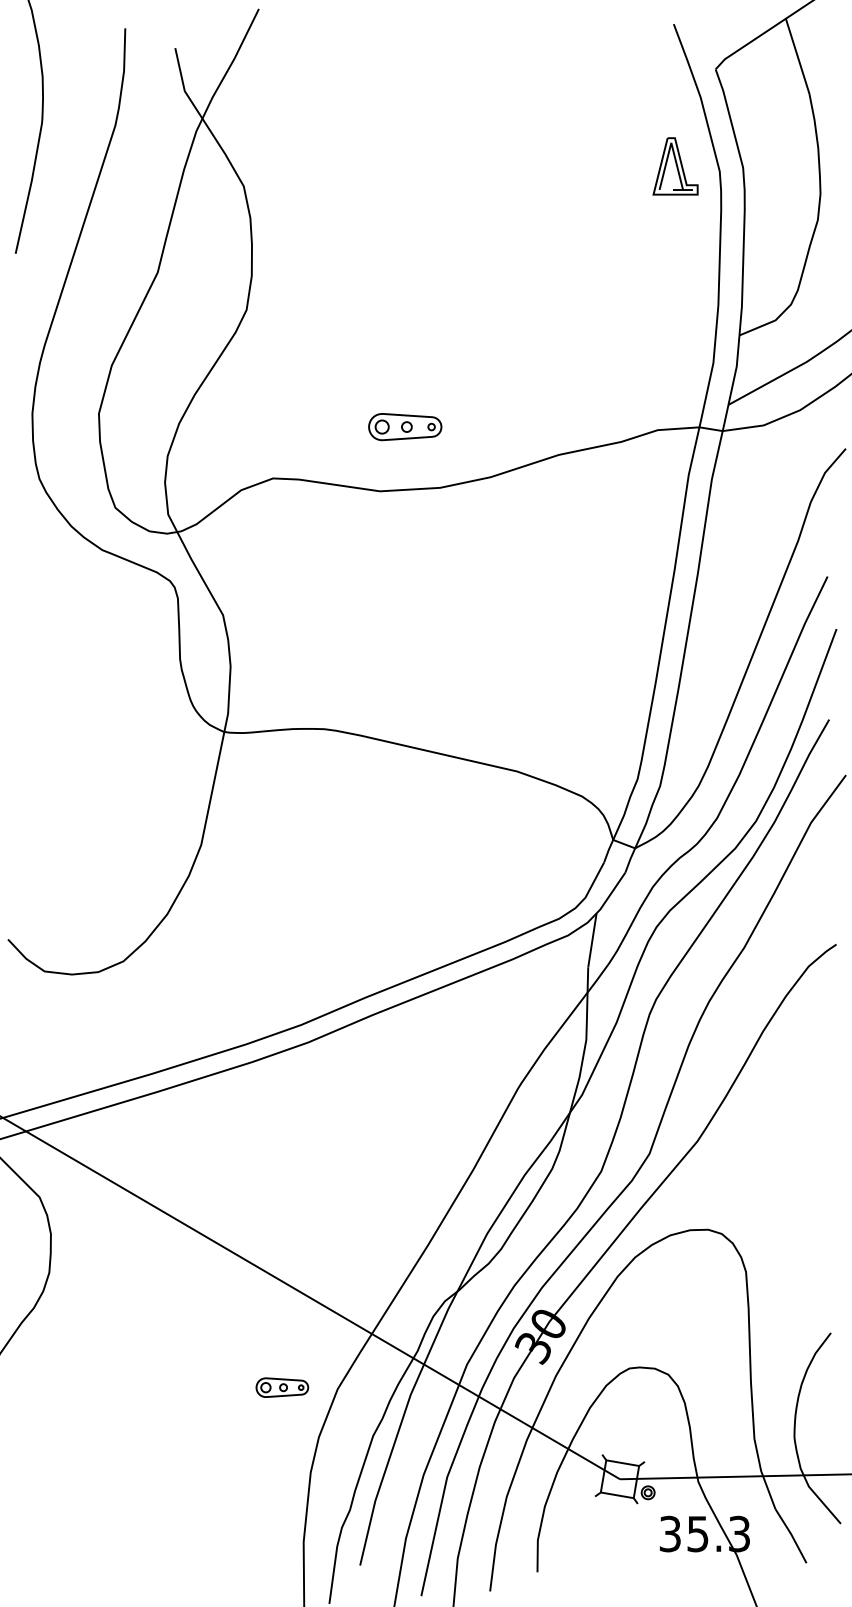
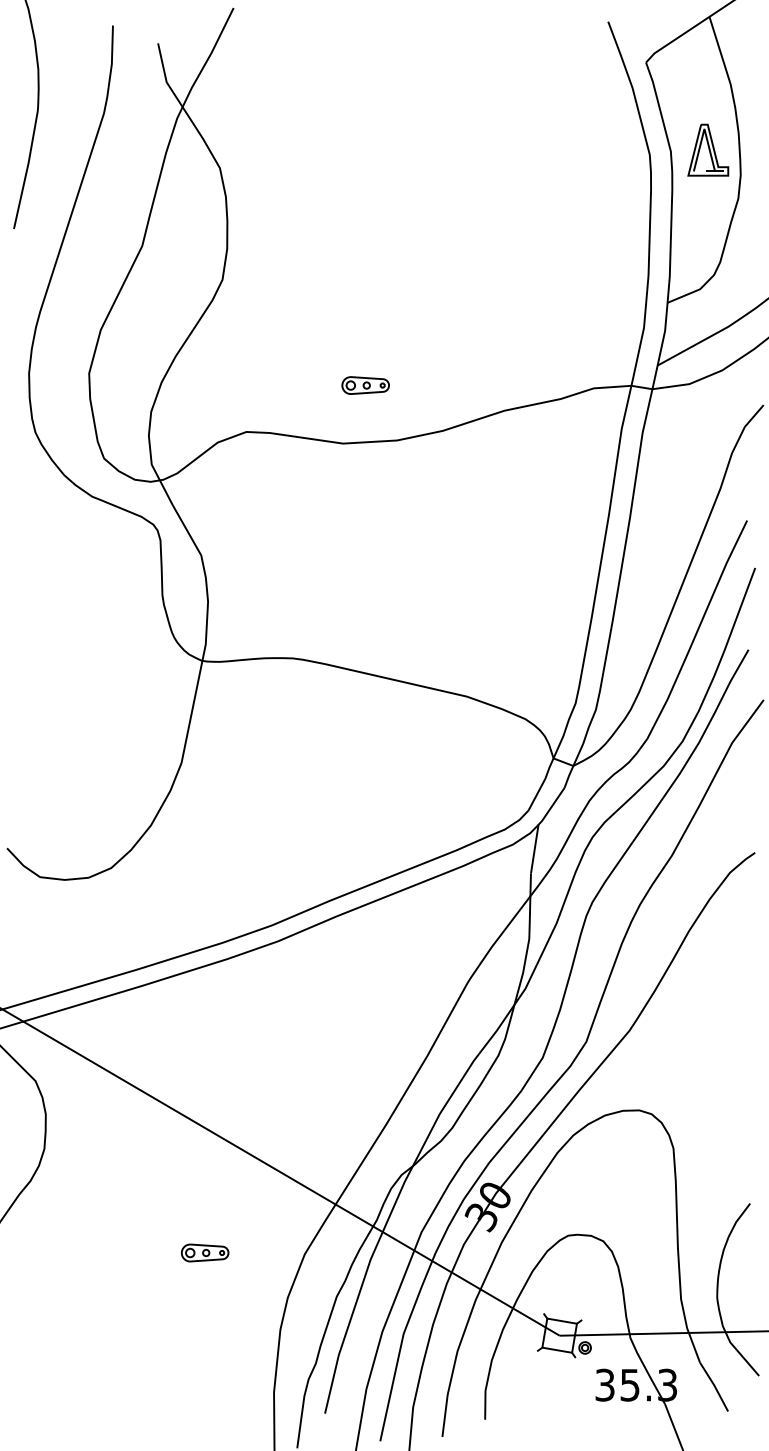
part: (675, 166) -> (708, 150), moved
part: (404, 426) -> (365, 385), size x0.71
part: (282, 1387) -> (205, 1252), moved

